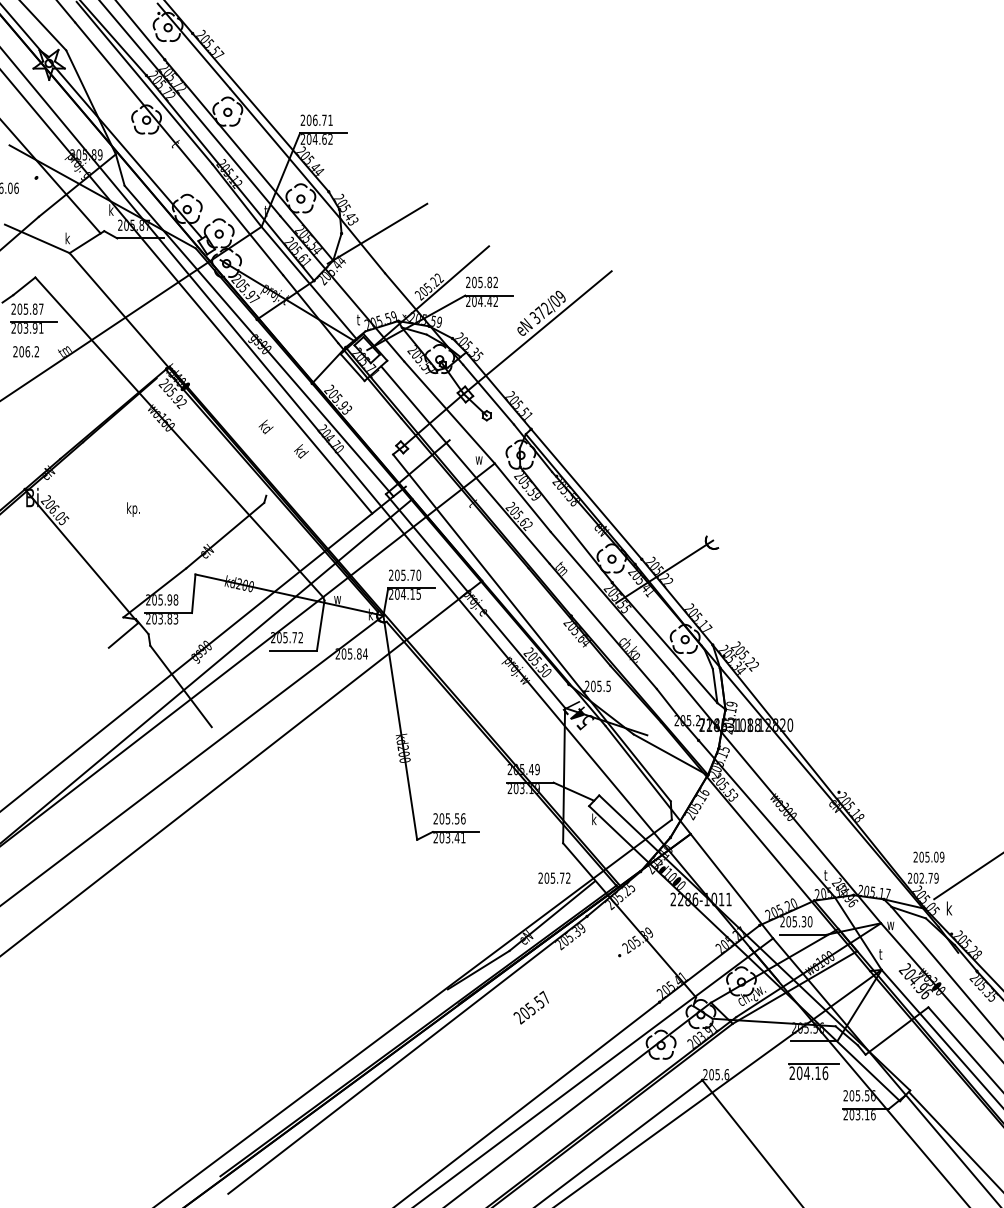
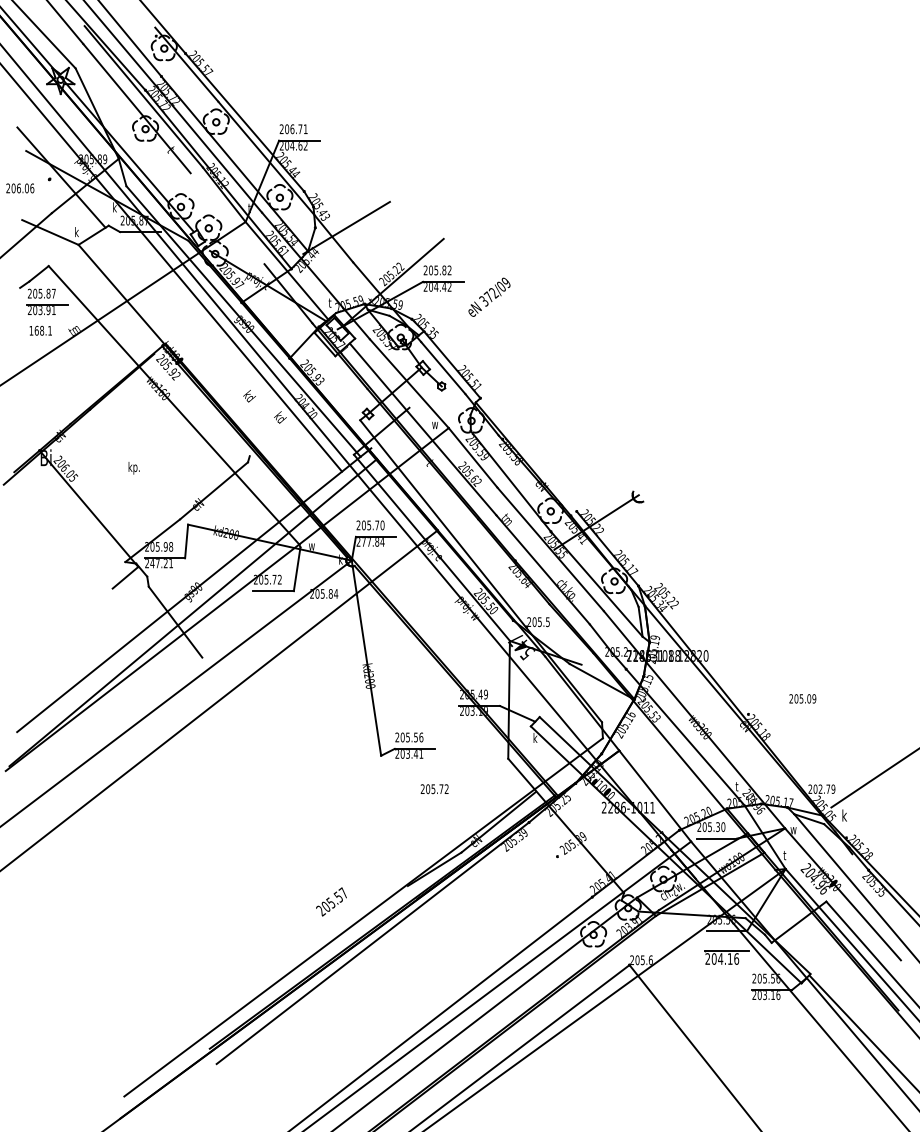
line: (240, 222) -> (227, 218), removed
line: (536, 331) -> (485, 313), removed
text: (25, 351) -> (40, 330), 206.2 -> 168.1
line: (586, 493) -> (528, 454), removed
text: (407, 594) -> (372, 542), 204.15 -> 277.84
text: (164, 619) -> (161, 563), 203.83 -> 247.21
text: (928, 856) -> (802, 698), moved
text: (554, 878) -> (434, 789), moved
text: (531, 1007) -> (331, 901), moved

